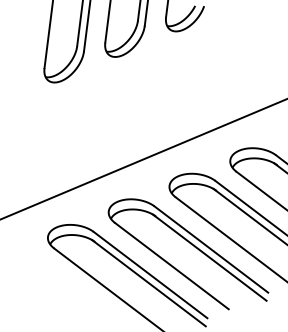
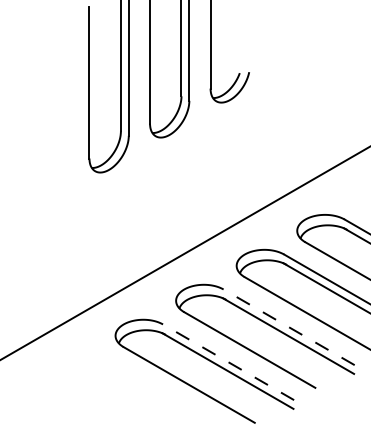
line: (211, 249) -> (289, 327), solid -> dashed
line: (150, 275) -> (228, 362), solid -> dashed

